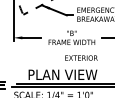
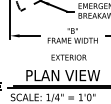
text: (81, 57) -> (69, 56), moved

